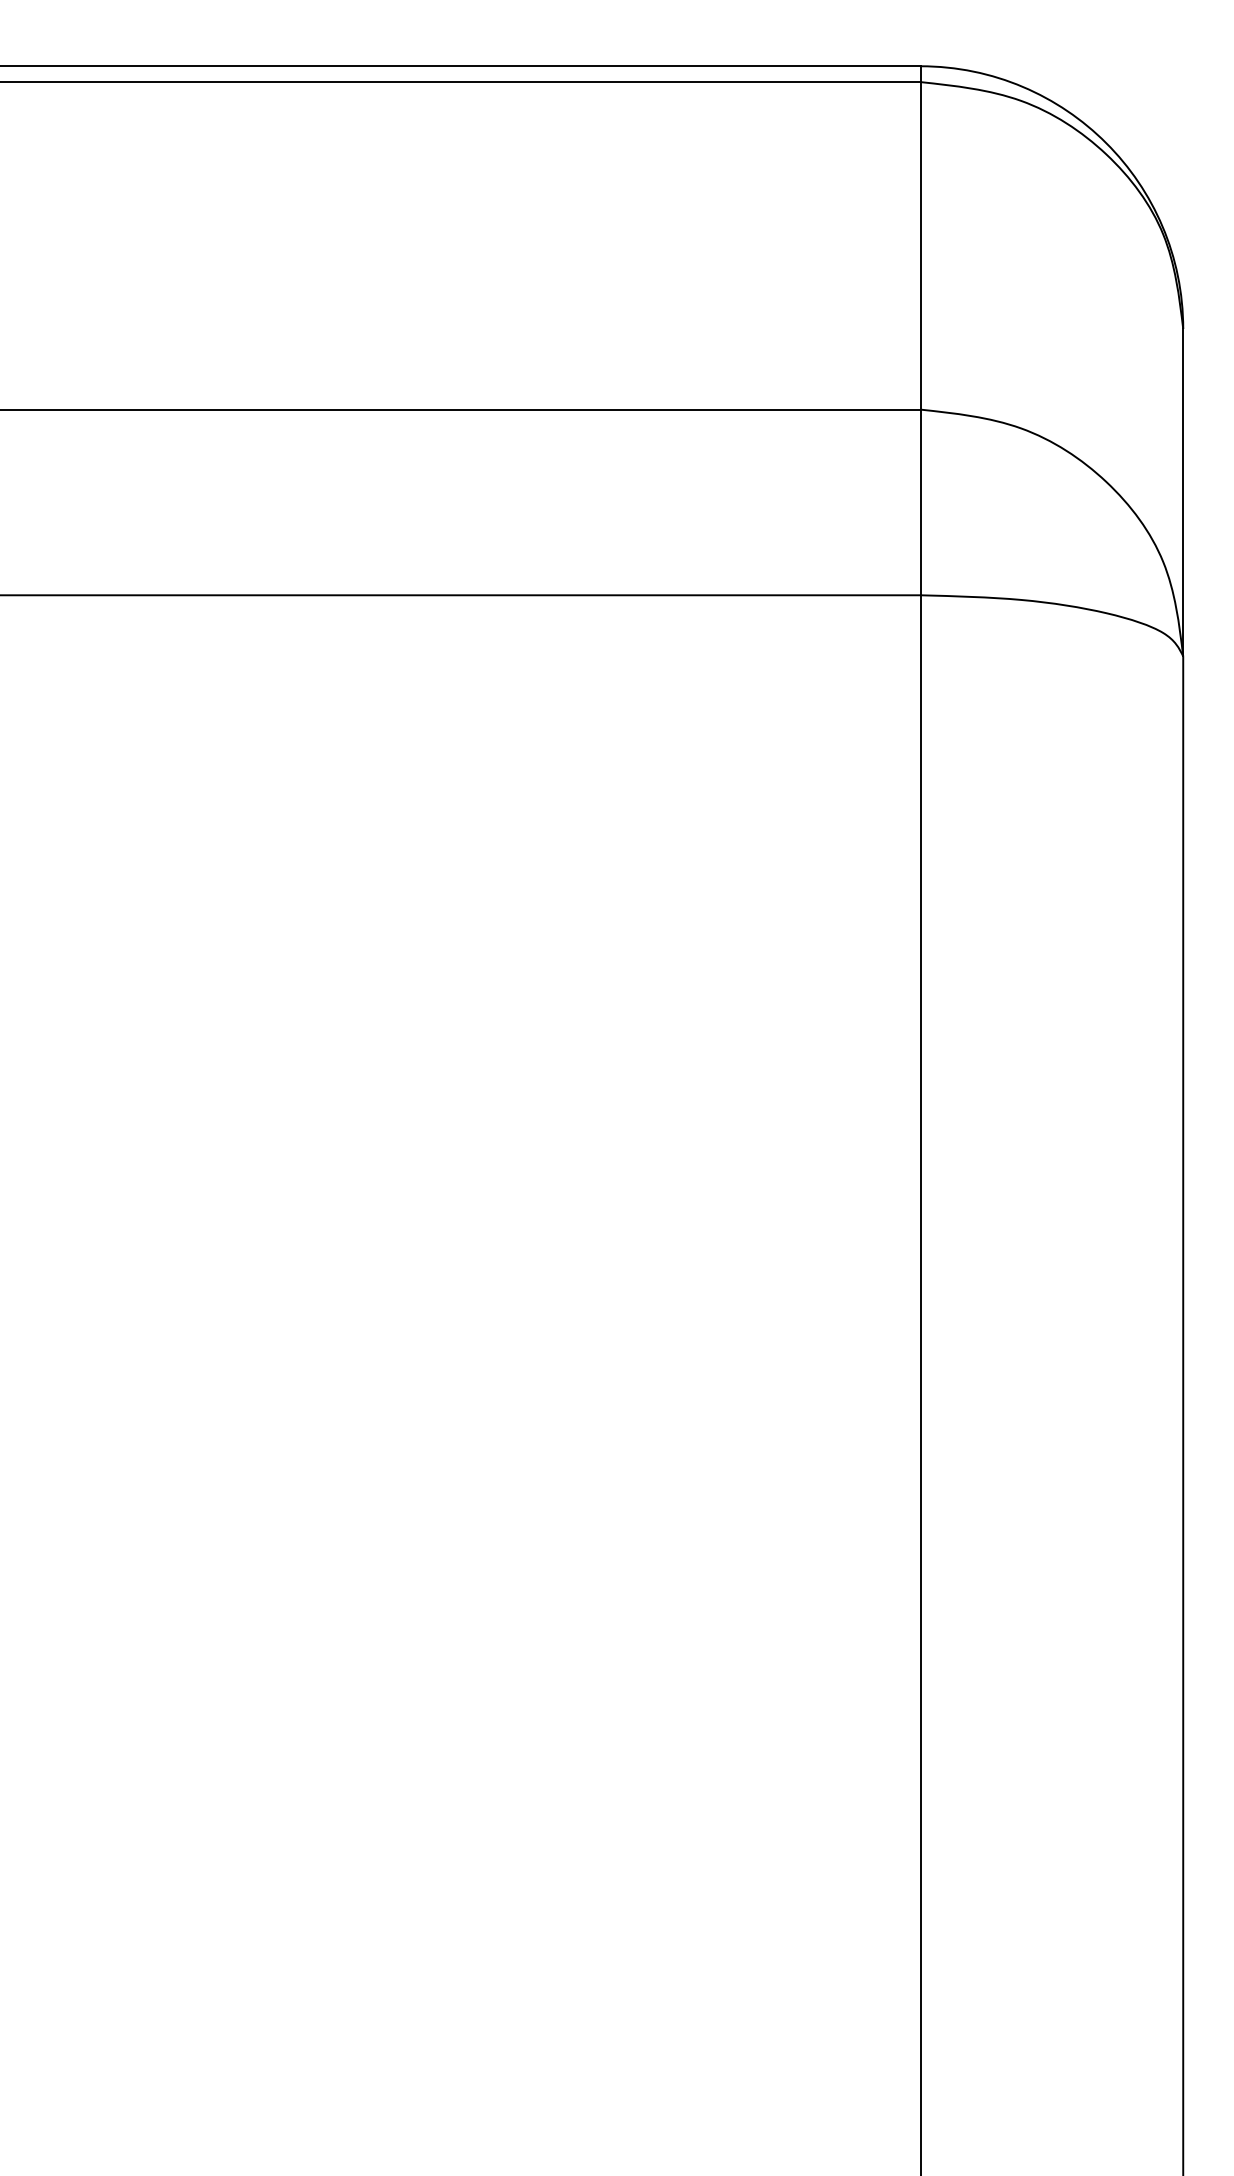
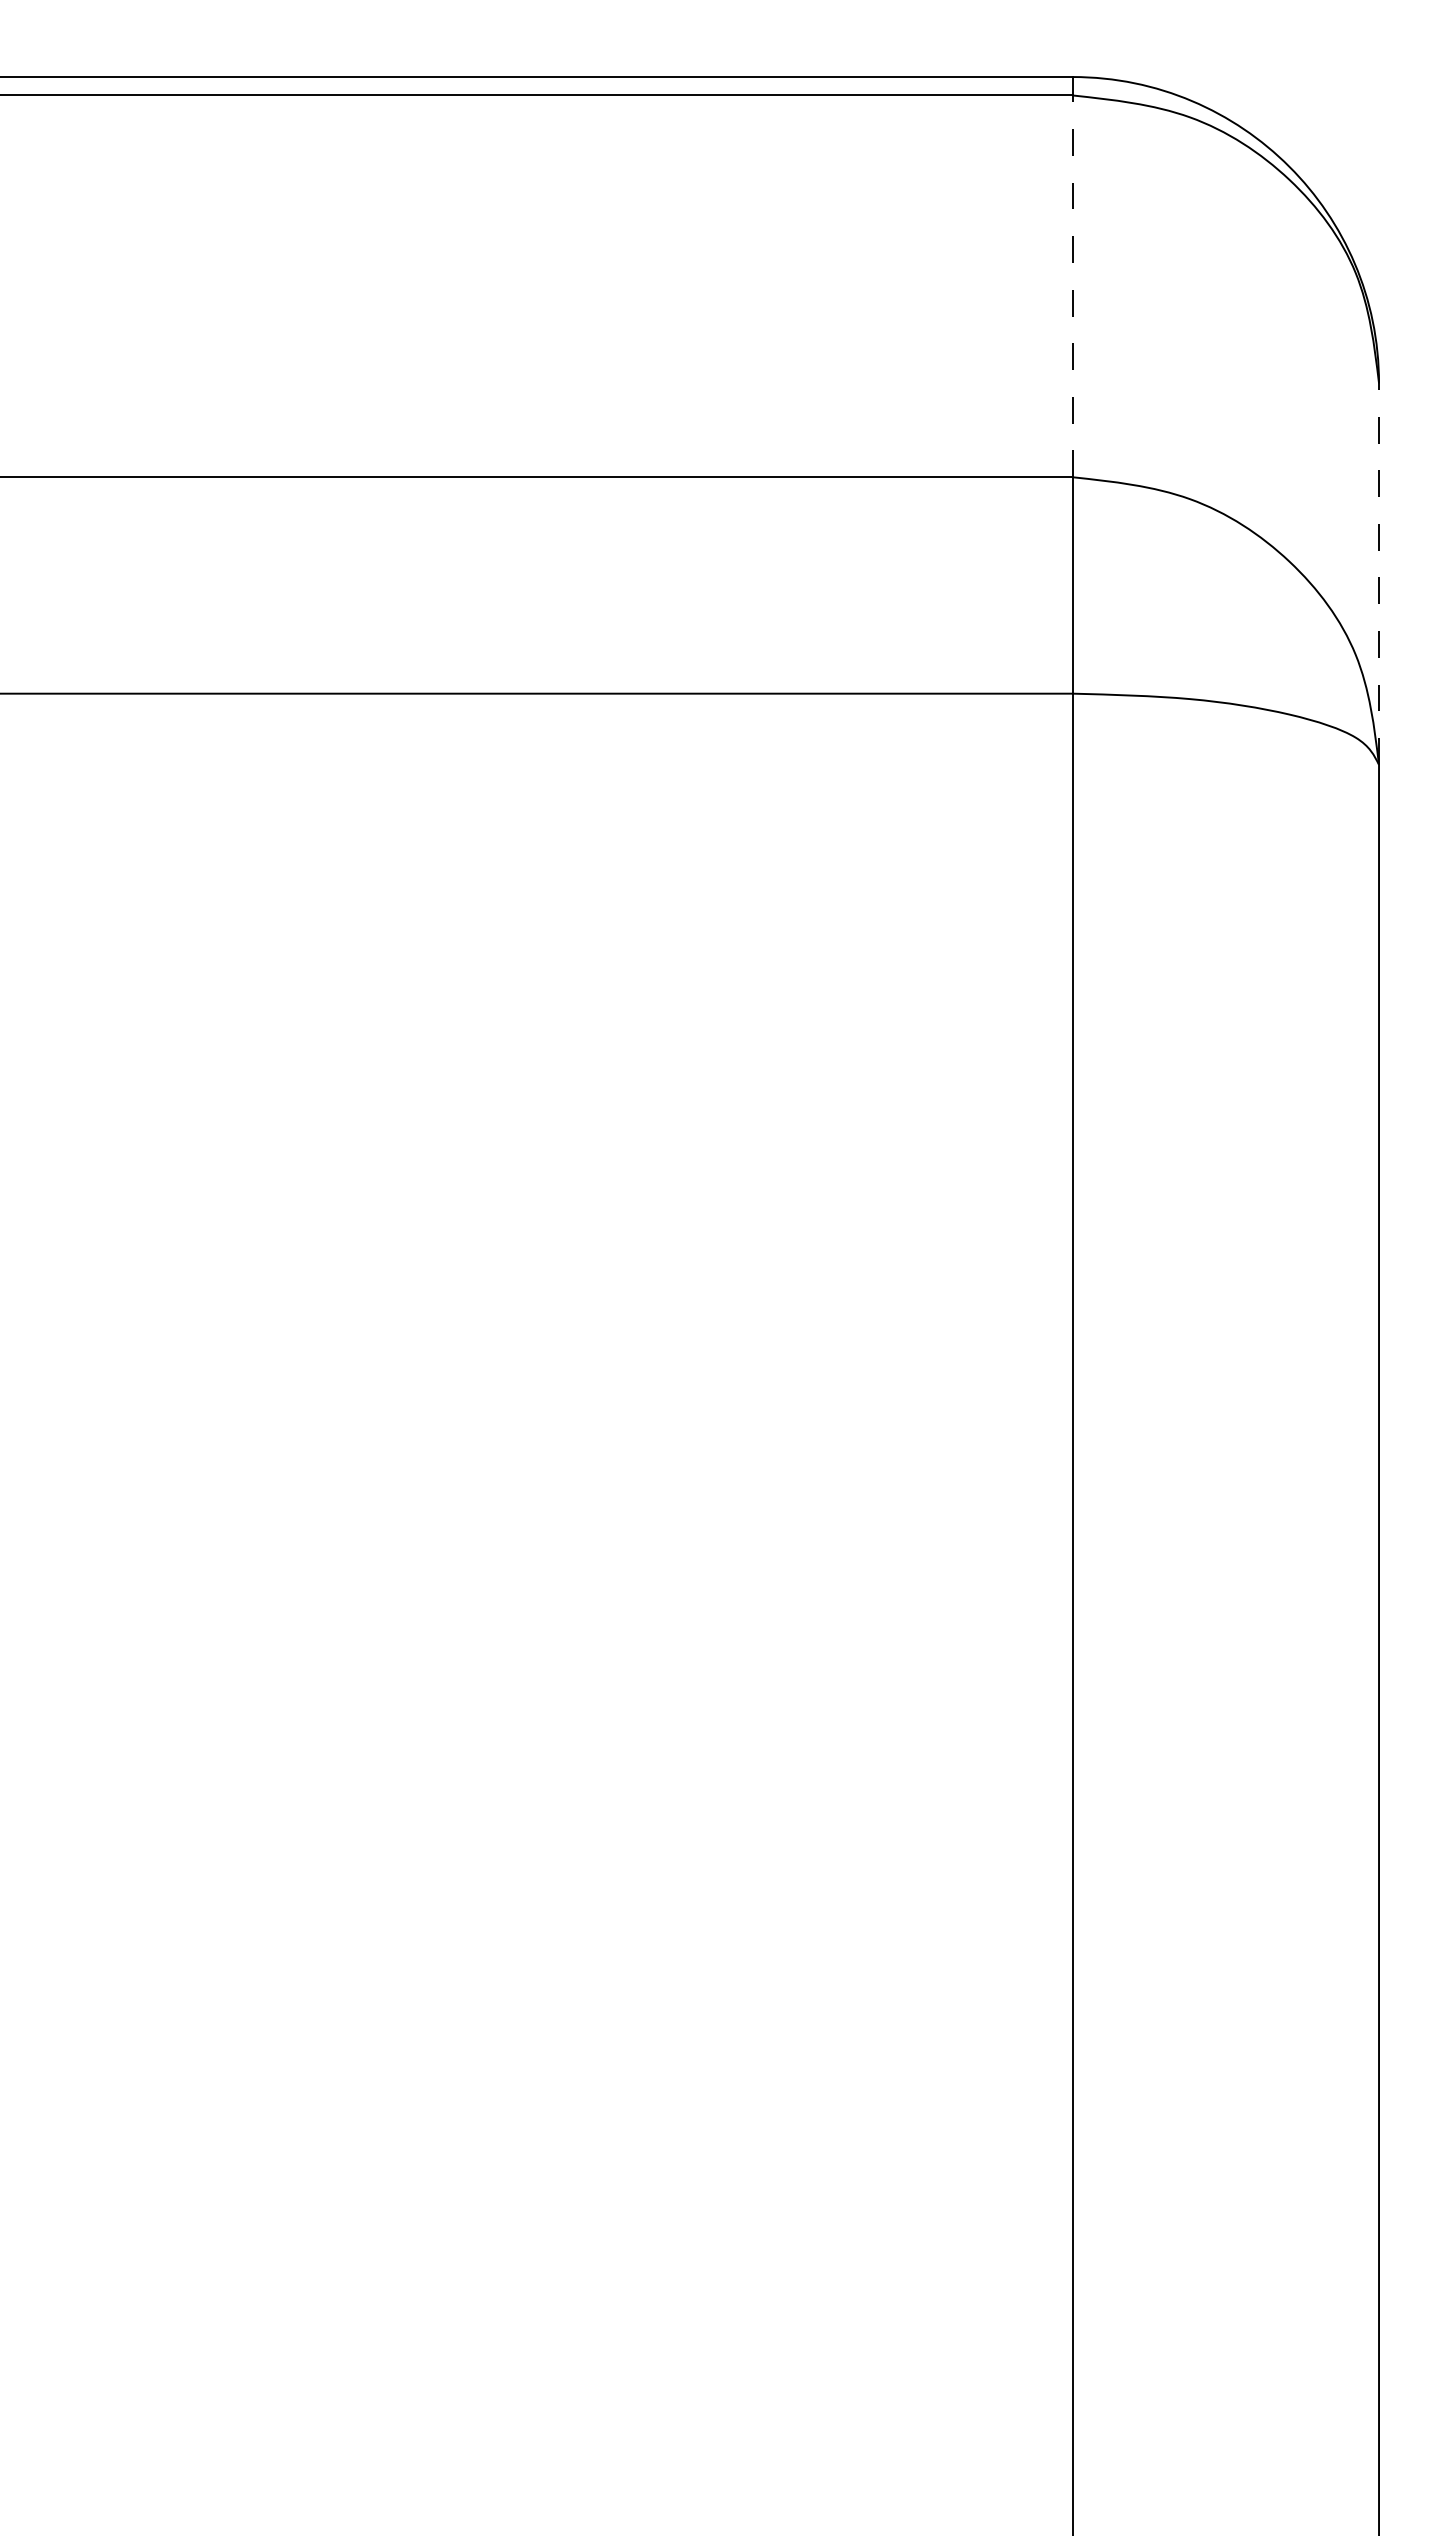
line: (920, 245) -> (1072, 286), solid -> dashed
line: (1183, 493) -> (1379, 574), solid -> dashed

